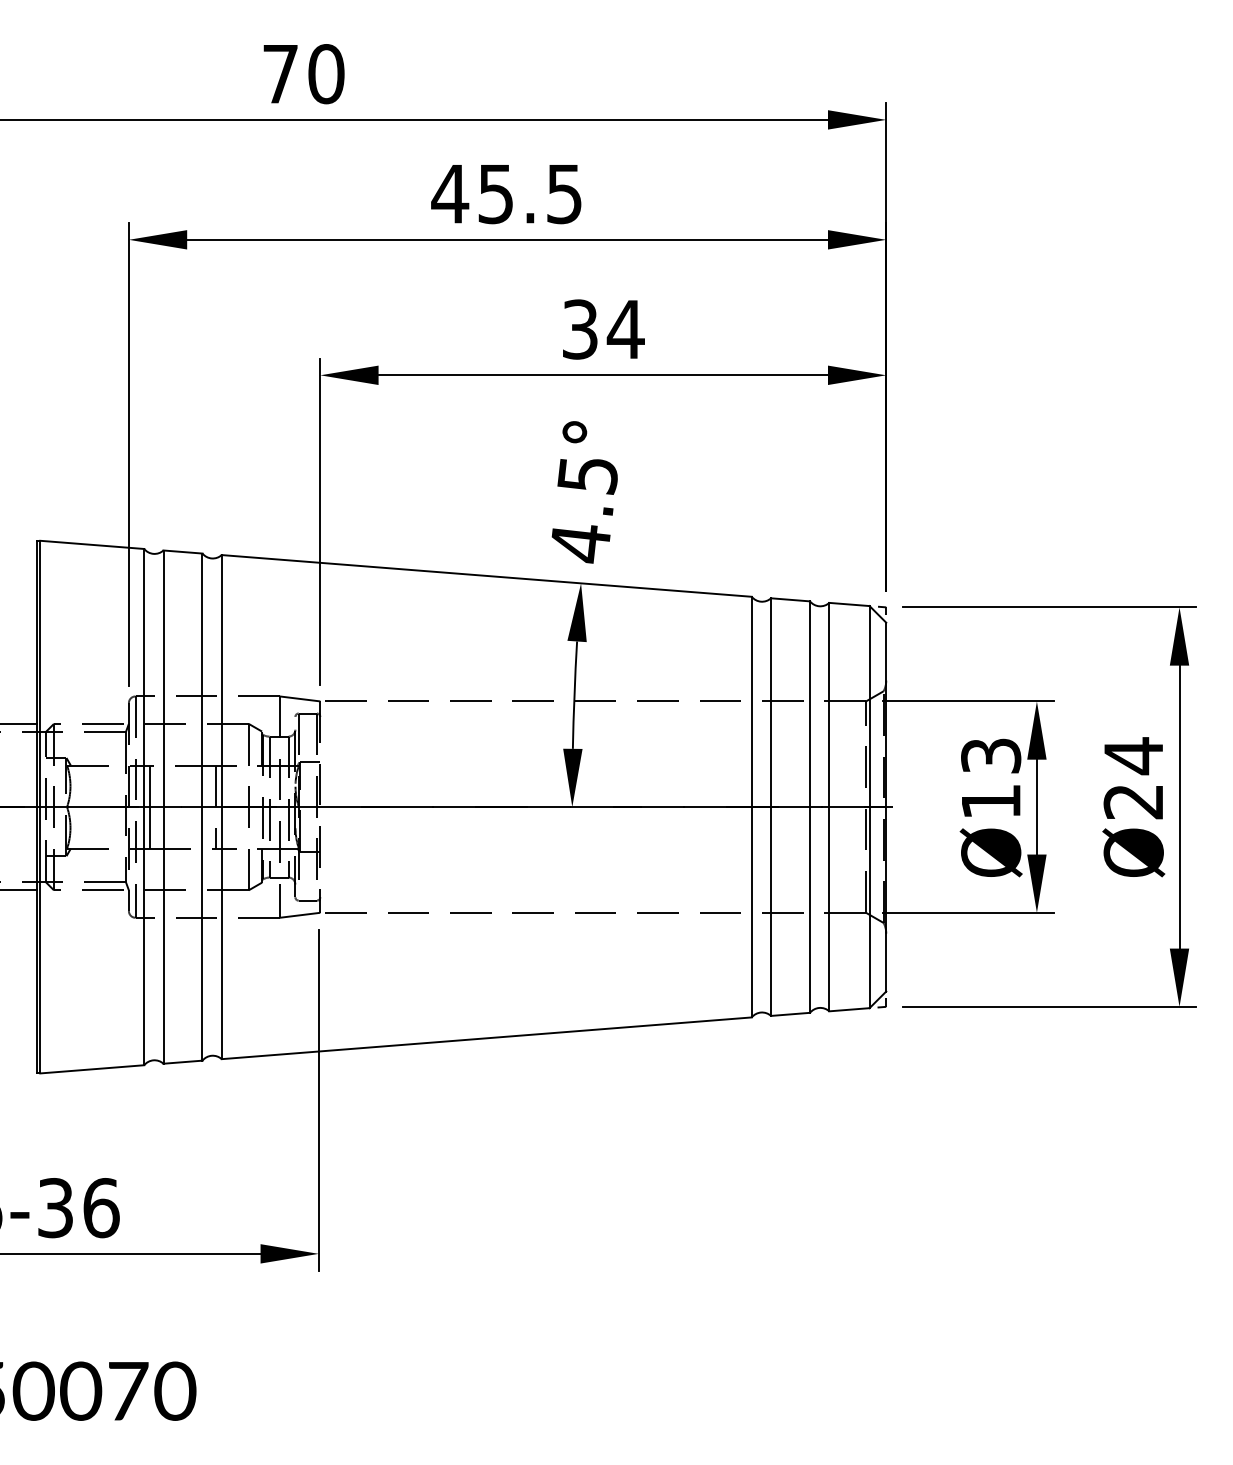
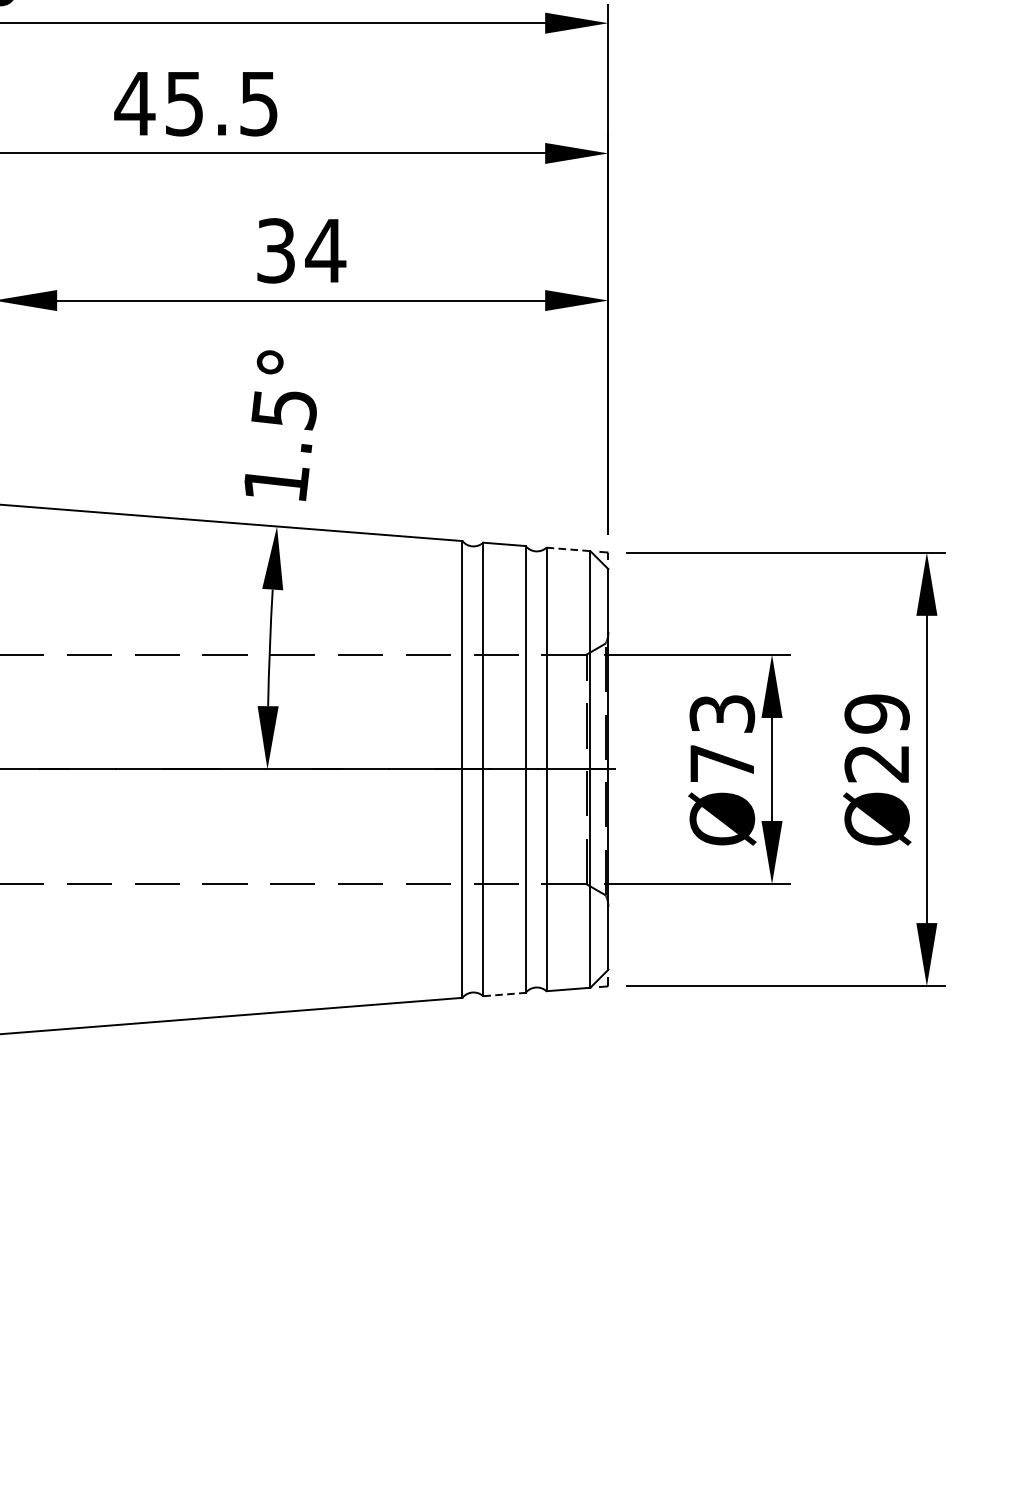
text: (581, 544) -> (277, 484), 4.5° -> 1.5°
line: (849, 604) -> (568, 549), solid -> dashed
text: (1133, 756) -> (876, 714), Ø24 -> Ø29
text: (991, 801) -> (722, 763), Ø13 -> Ø73
line: (790, 1014) -> (504, 994), solid -> dashed

